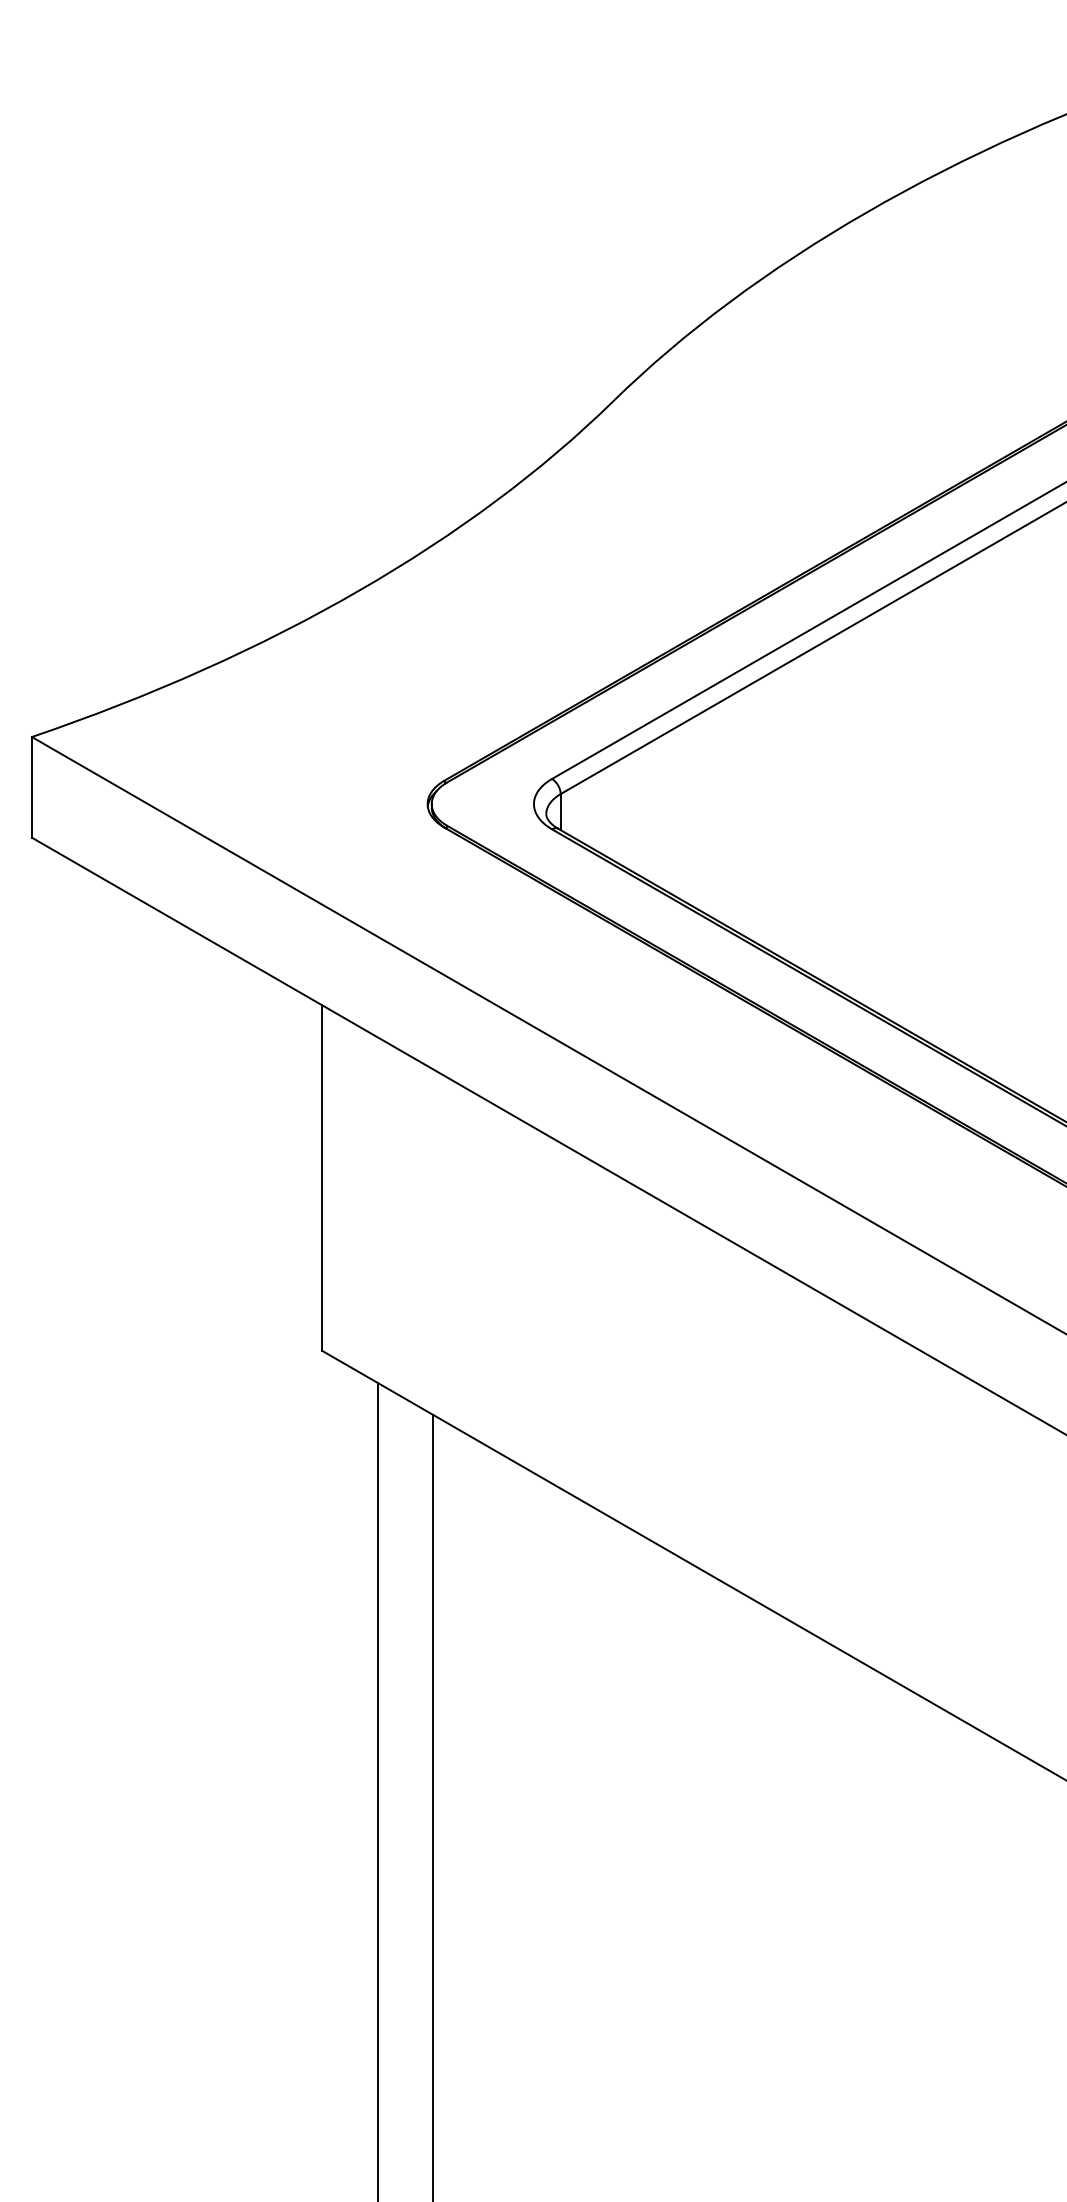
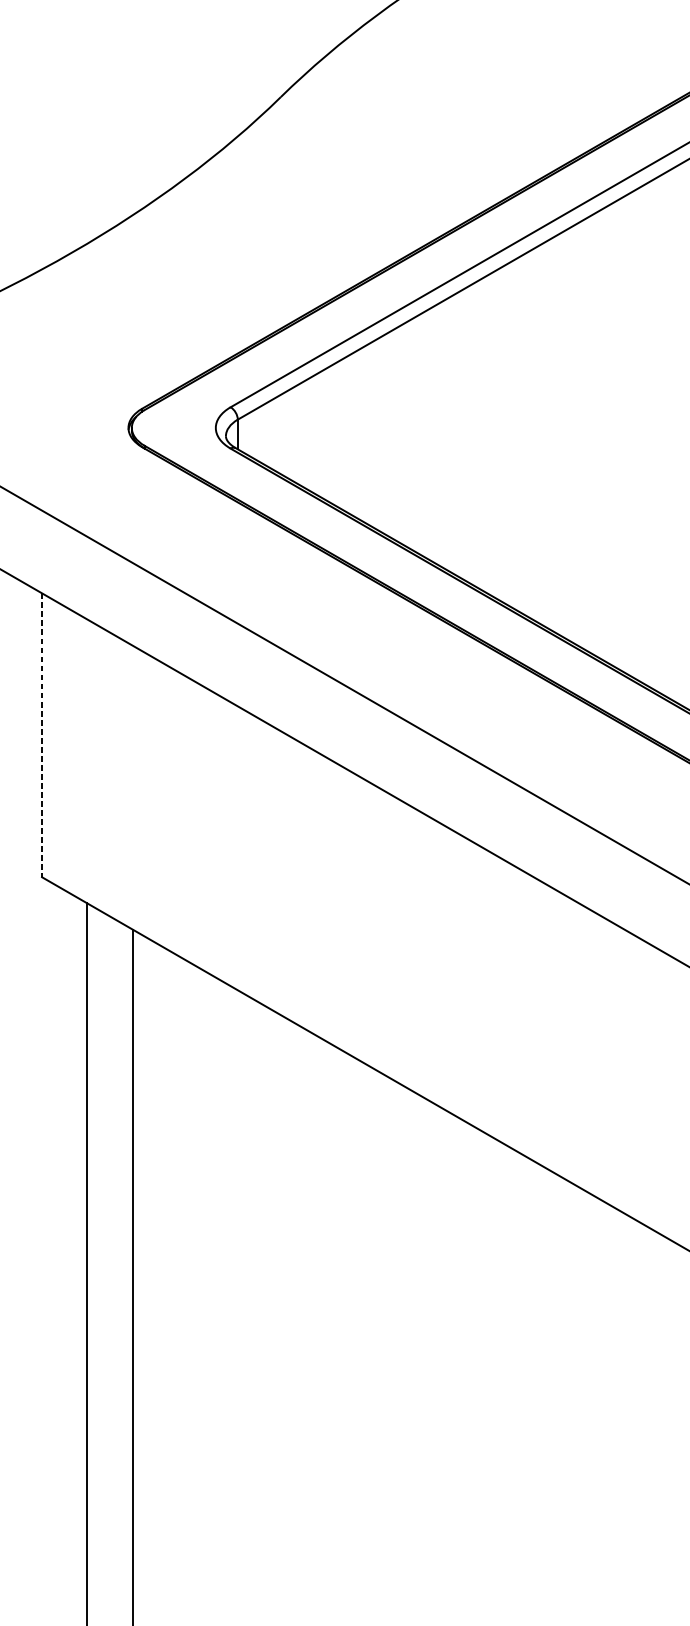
line: (322, 1178) -> (42, 735), solid -> dashed

